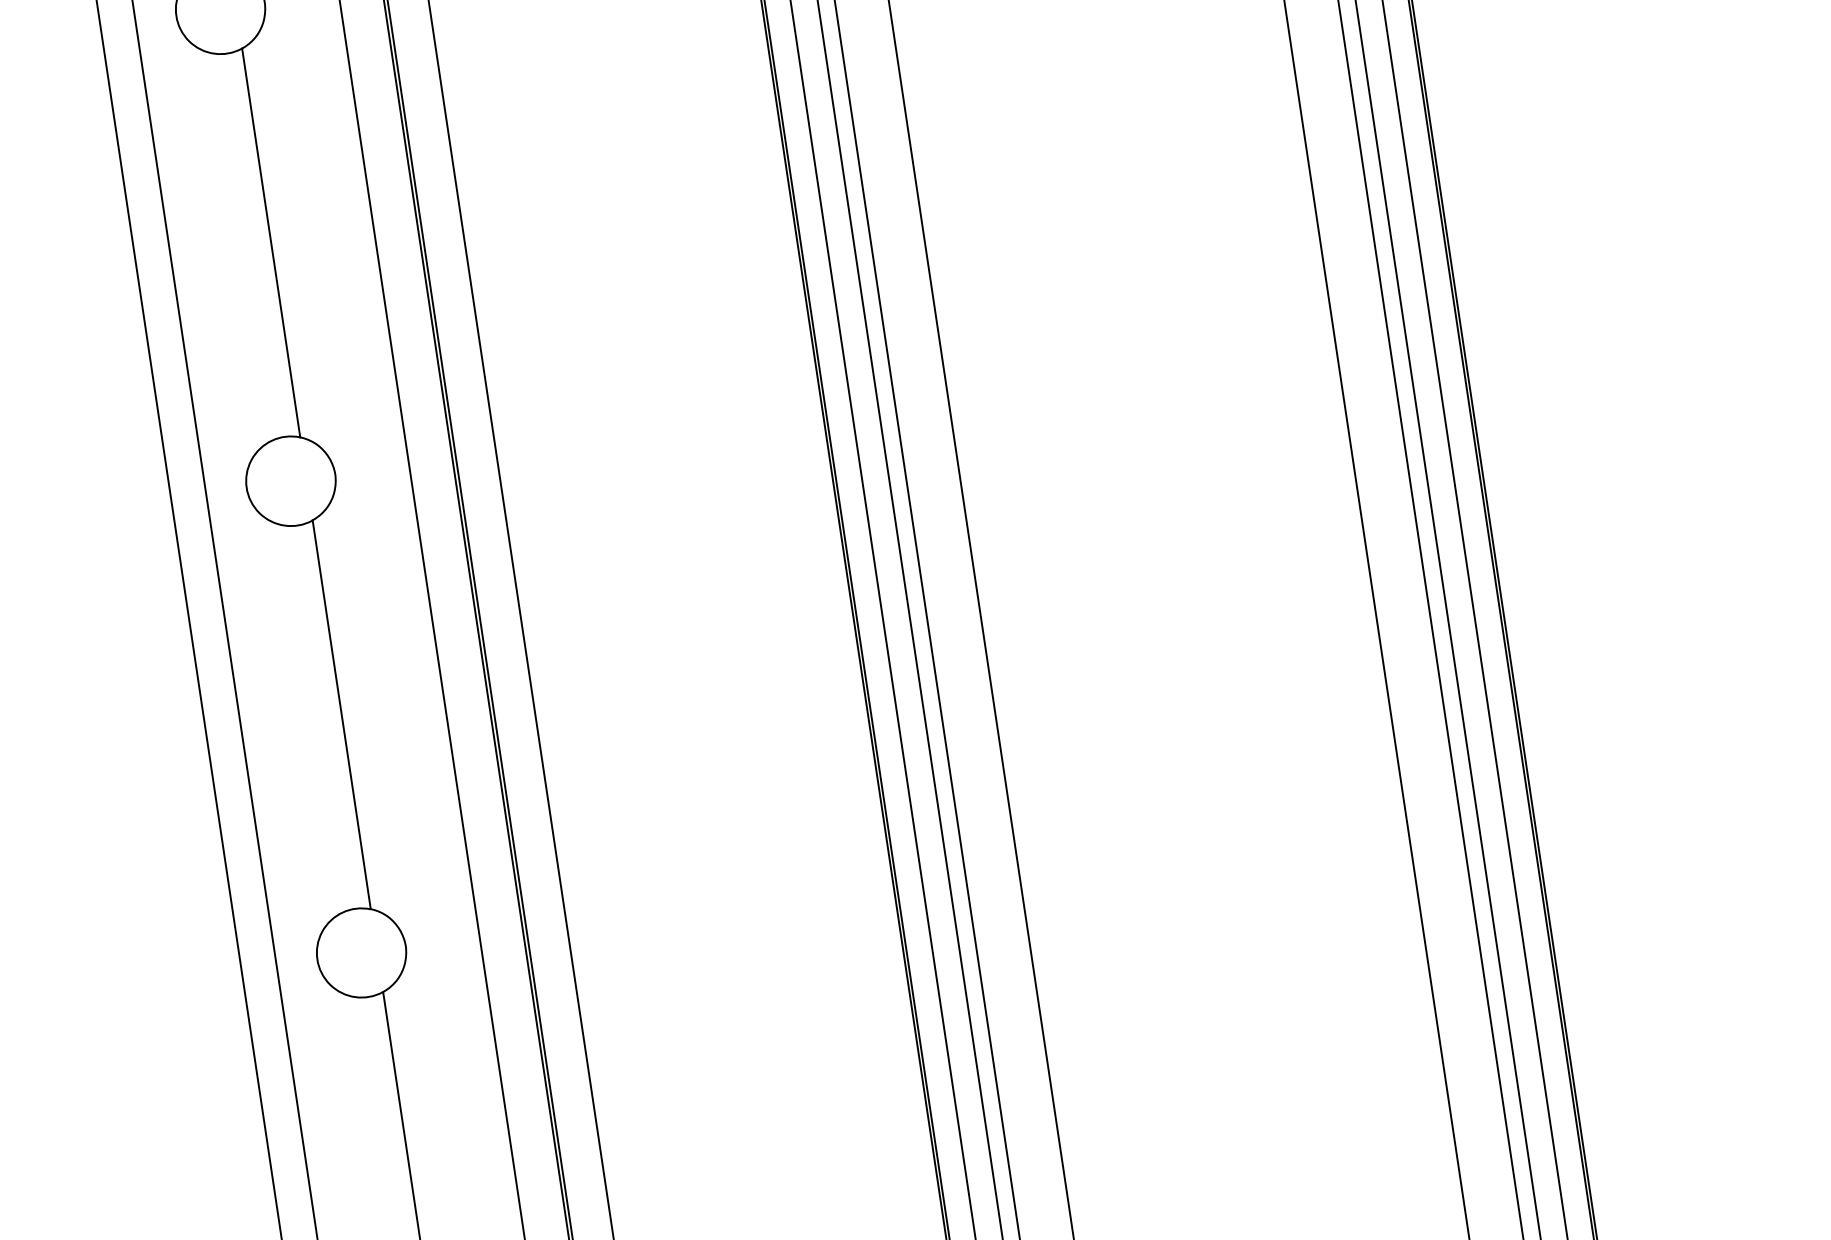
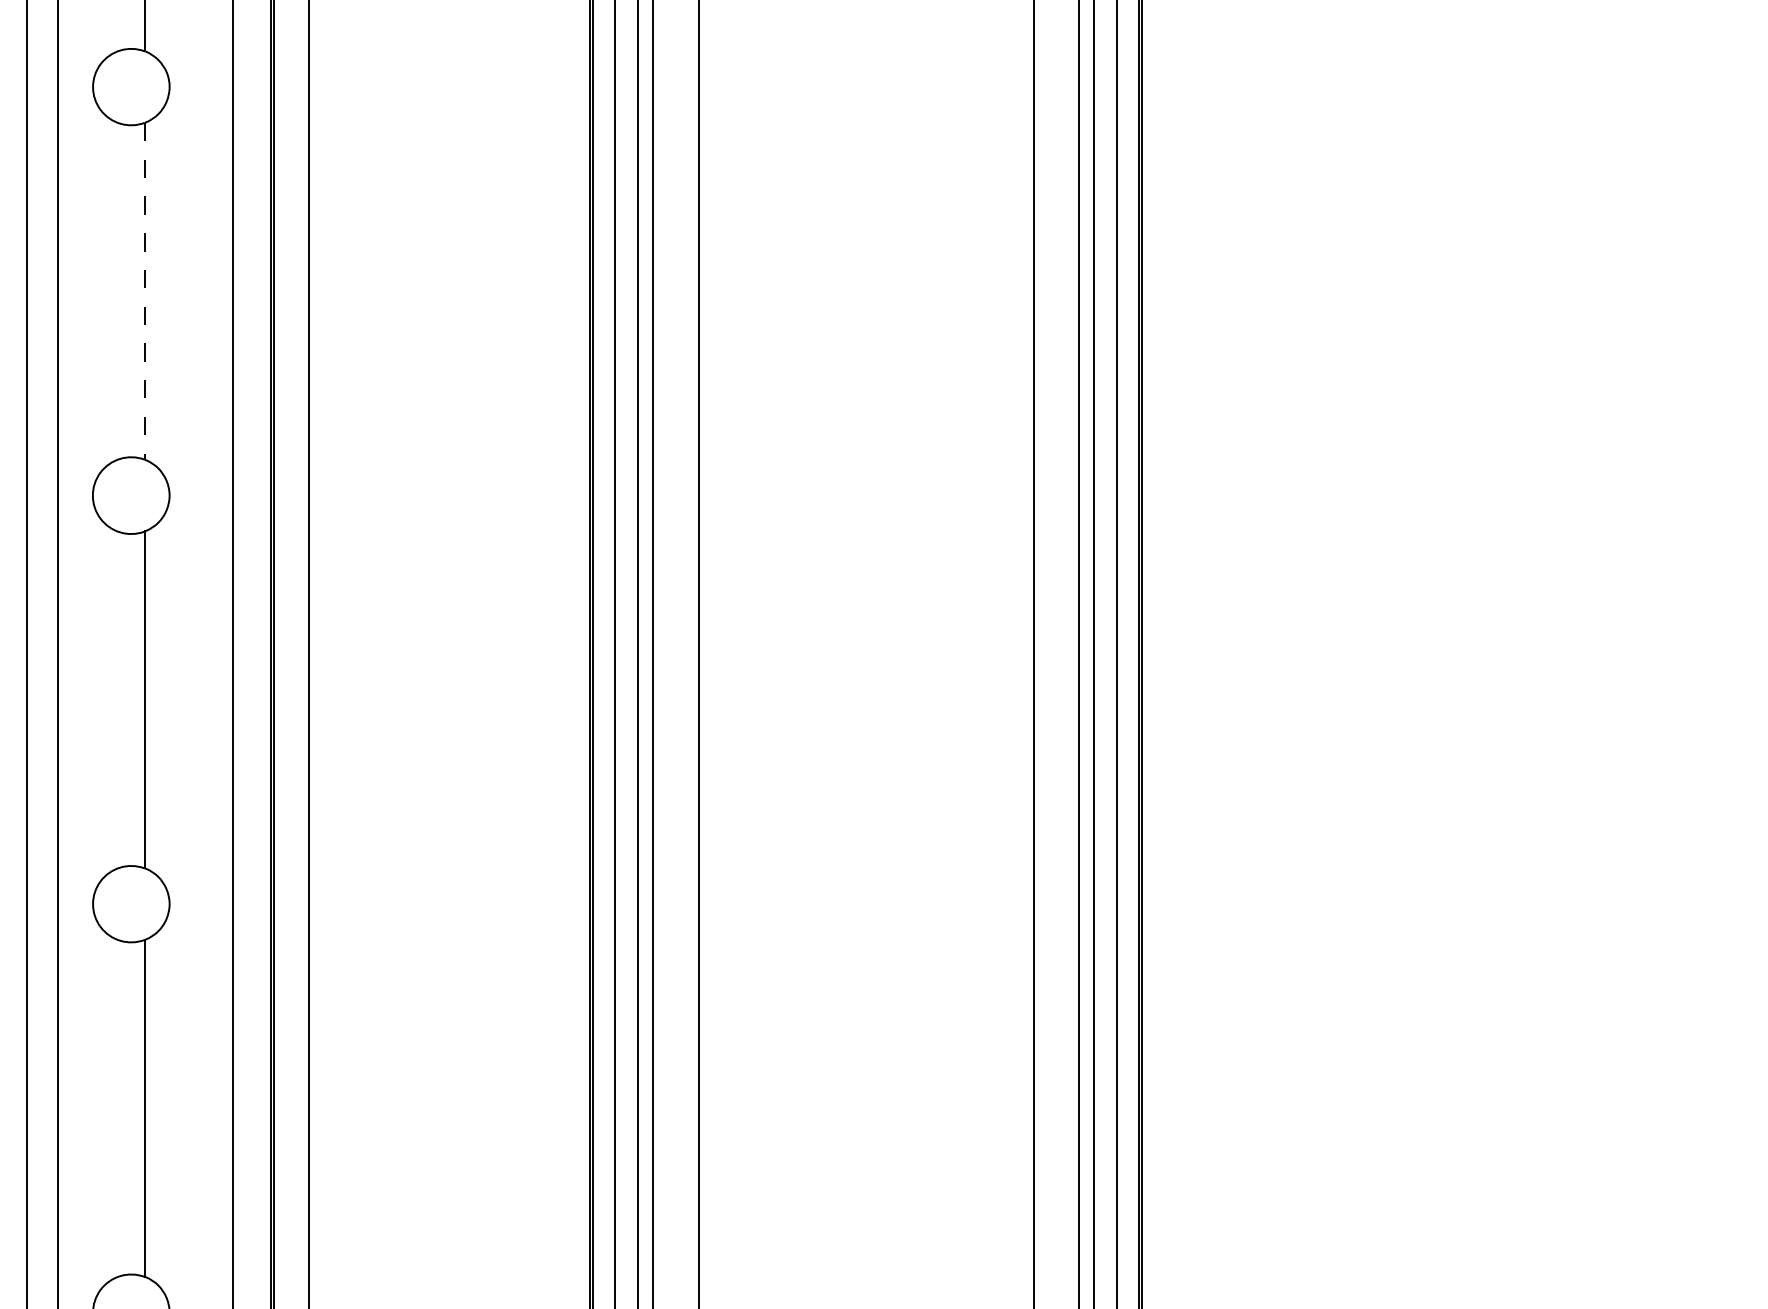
line: (271, 243) -> (144, 291), solid -> dashed

